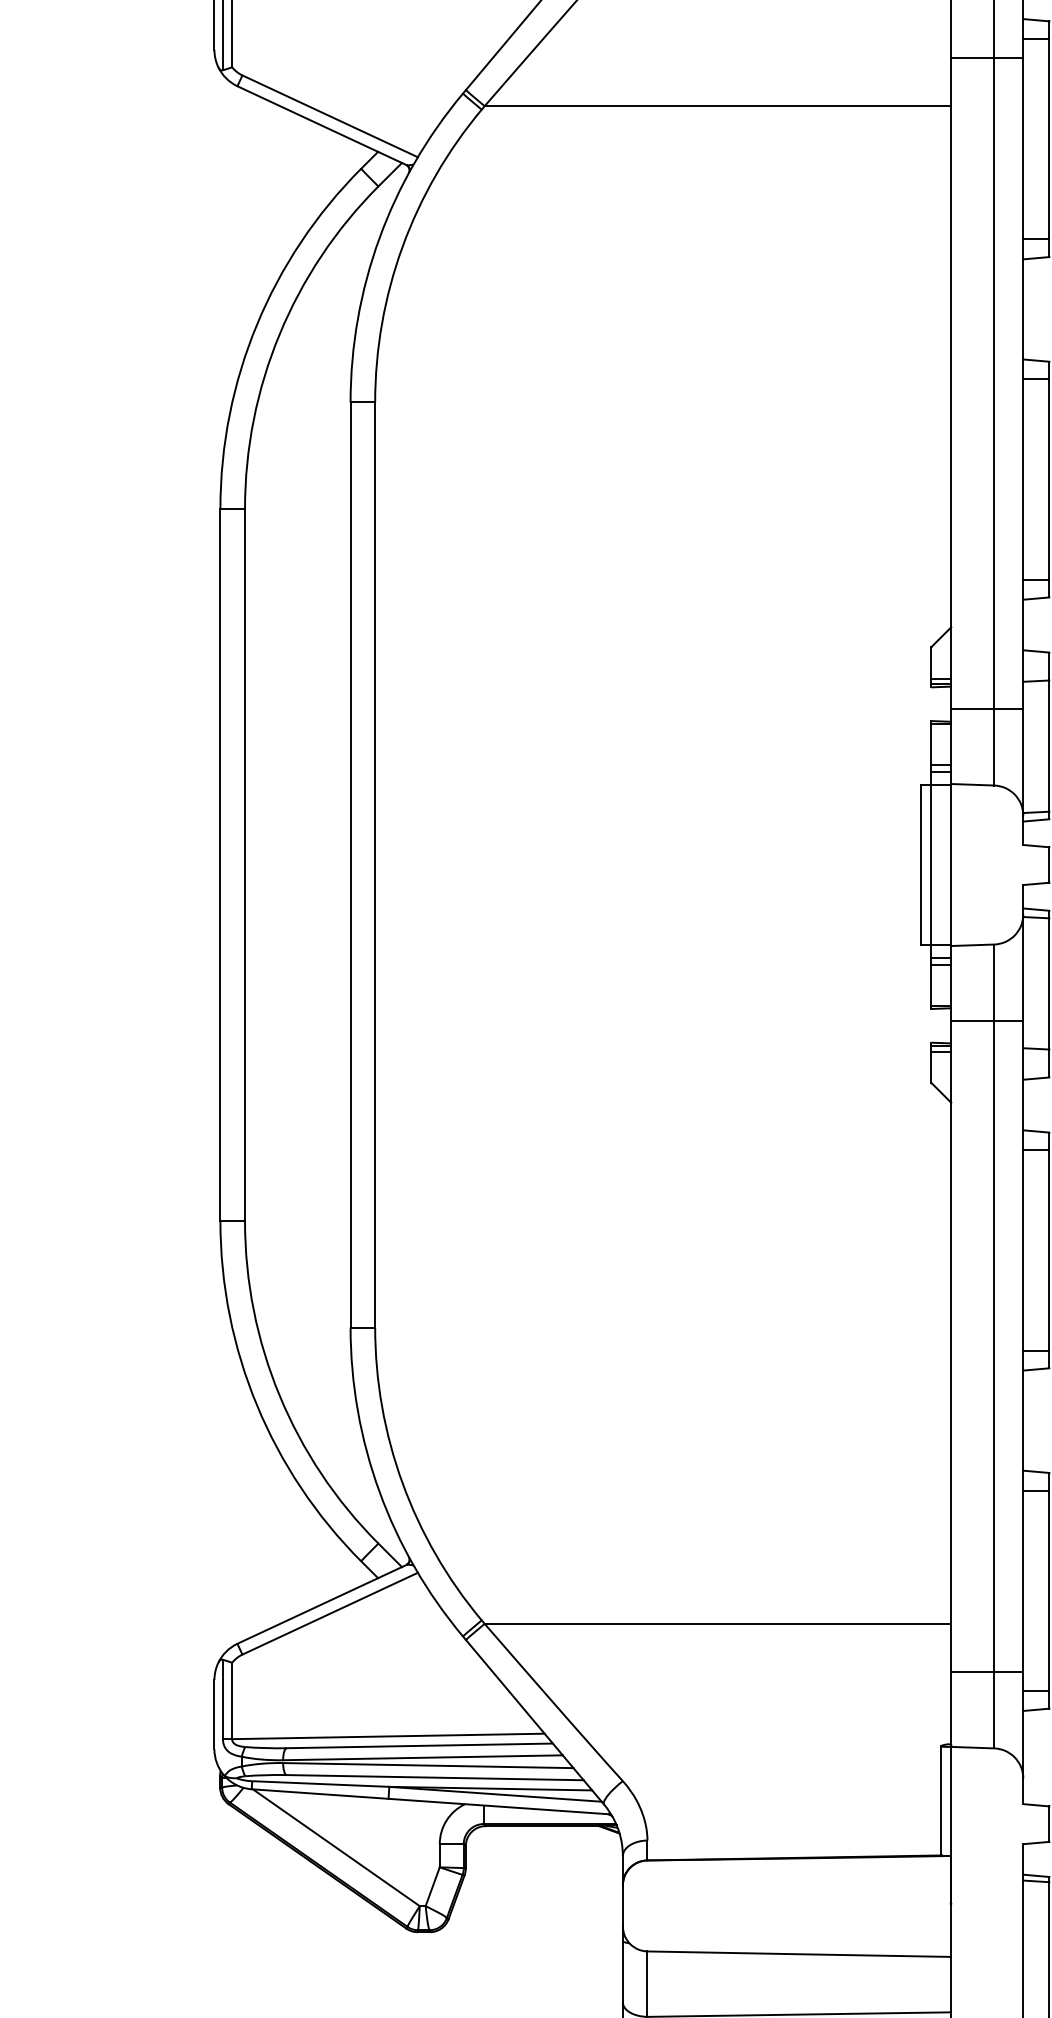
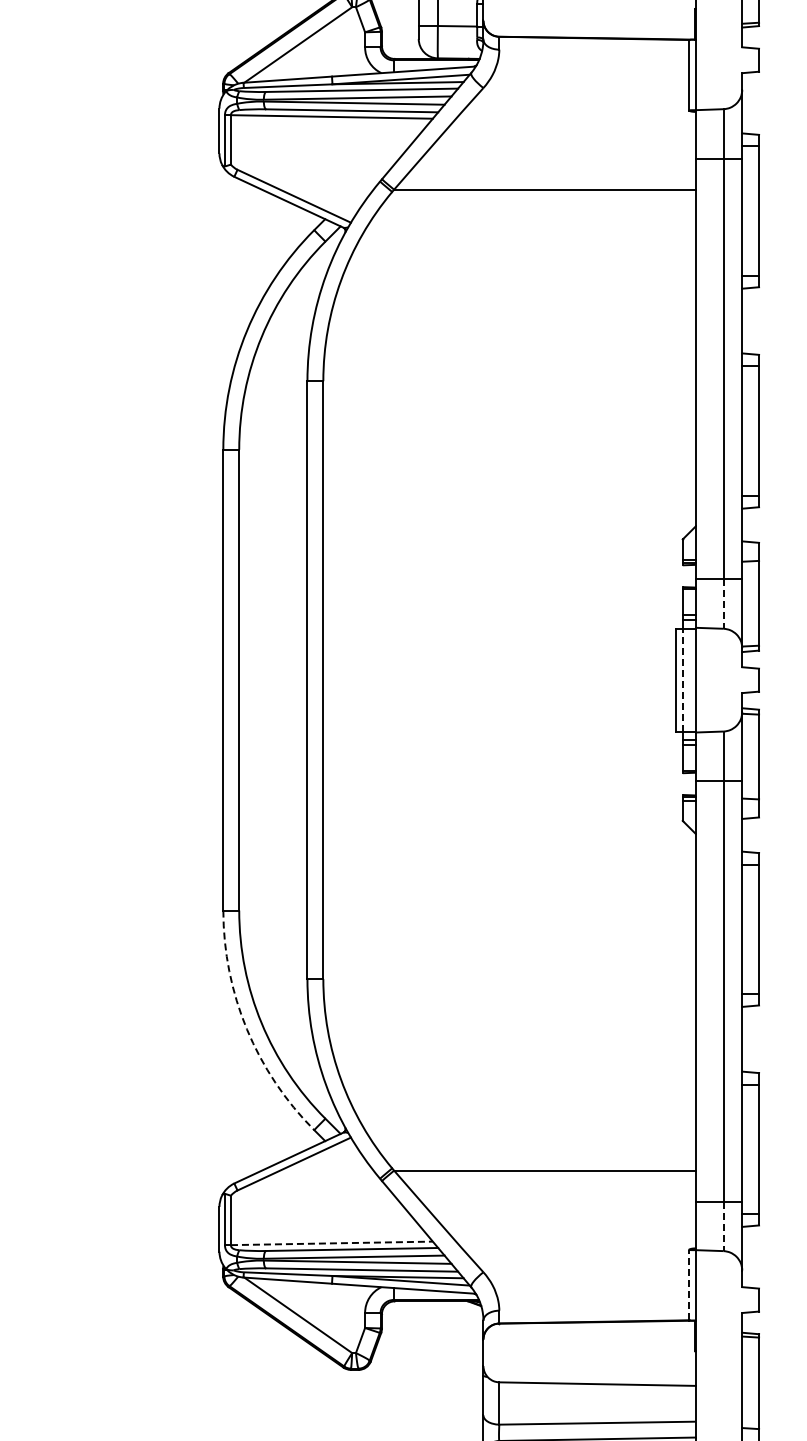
line: (994, 747) -> (723, 604), solid -> dashed
line: (930, 865) -> (682, 680), solid -> dashed
arc: (256, 1405) -> (246, 1029), solid -> dashed
line: (994, 1710) -> (723, 1226), solid -> dashed
line: (387, 1736) -> (331, 1243), solid -> dashed
line: (941, 1800) -> (689, 1284), solid -> dashed

